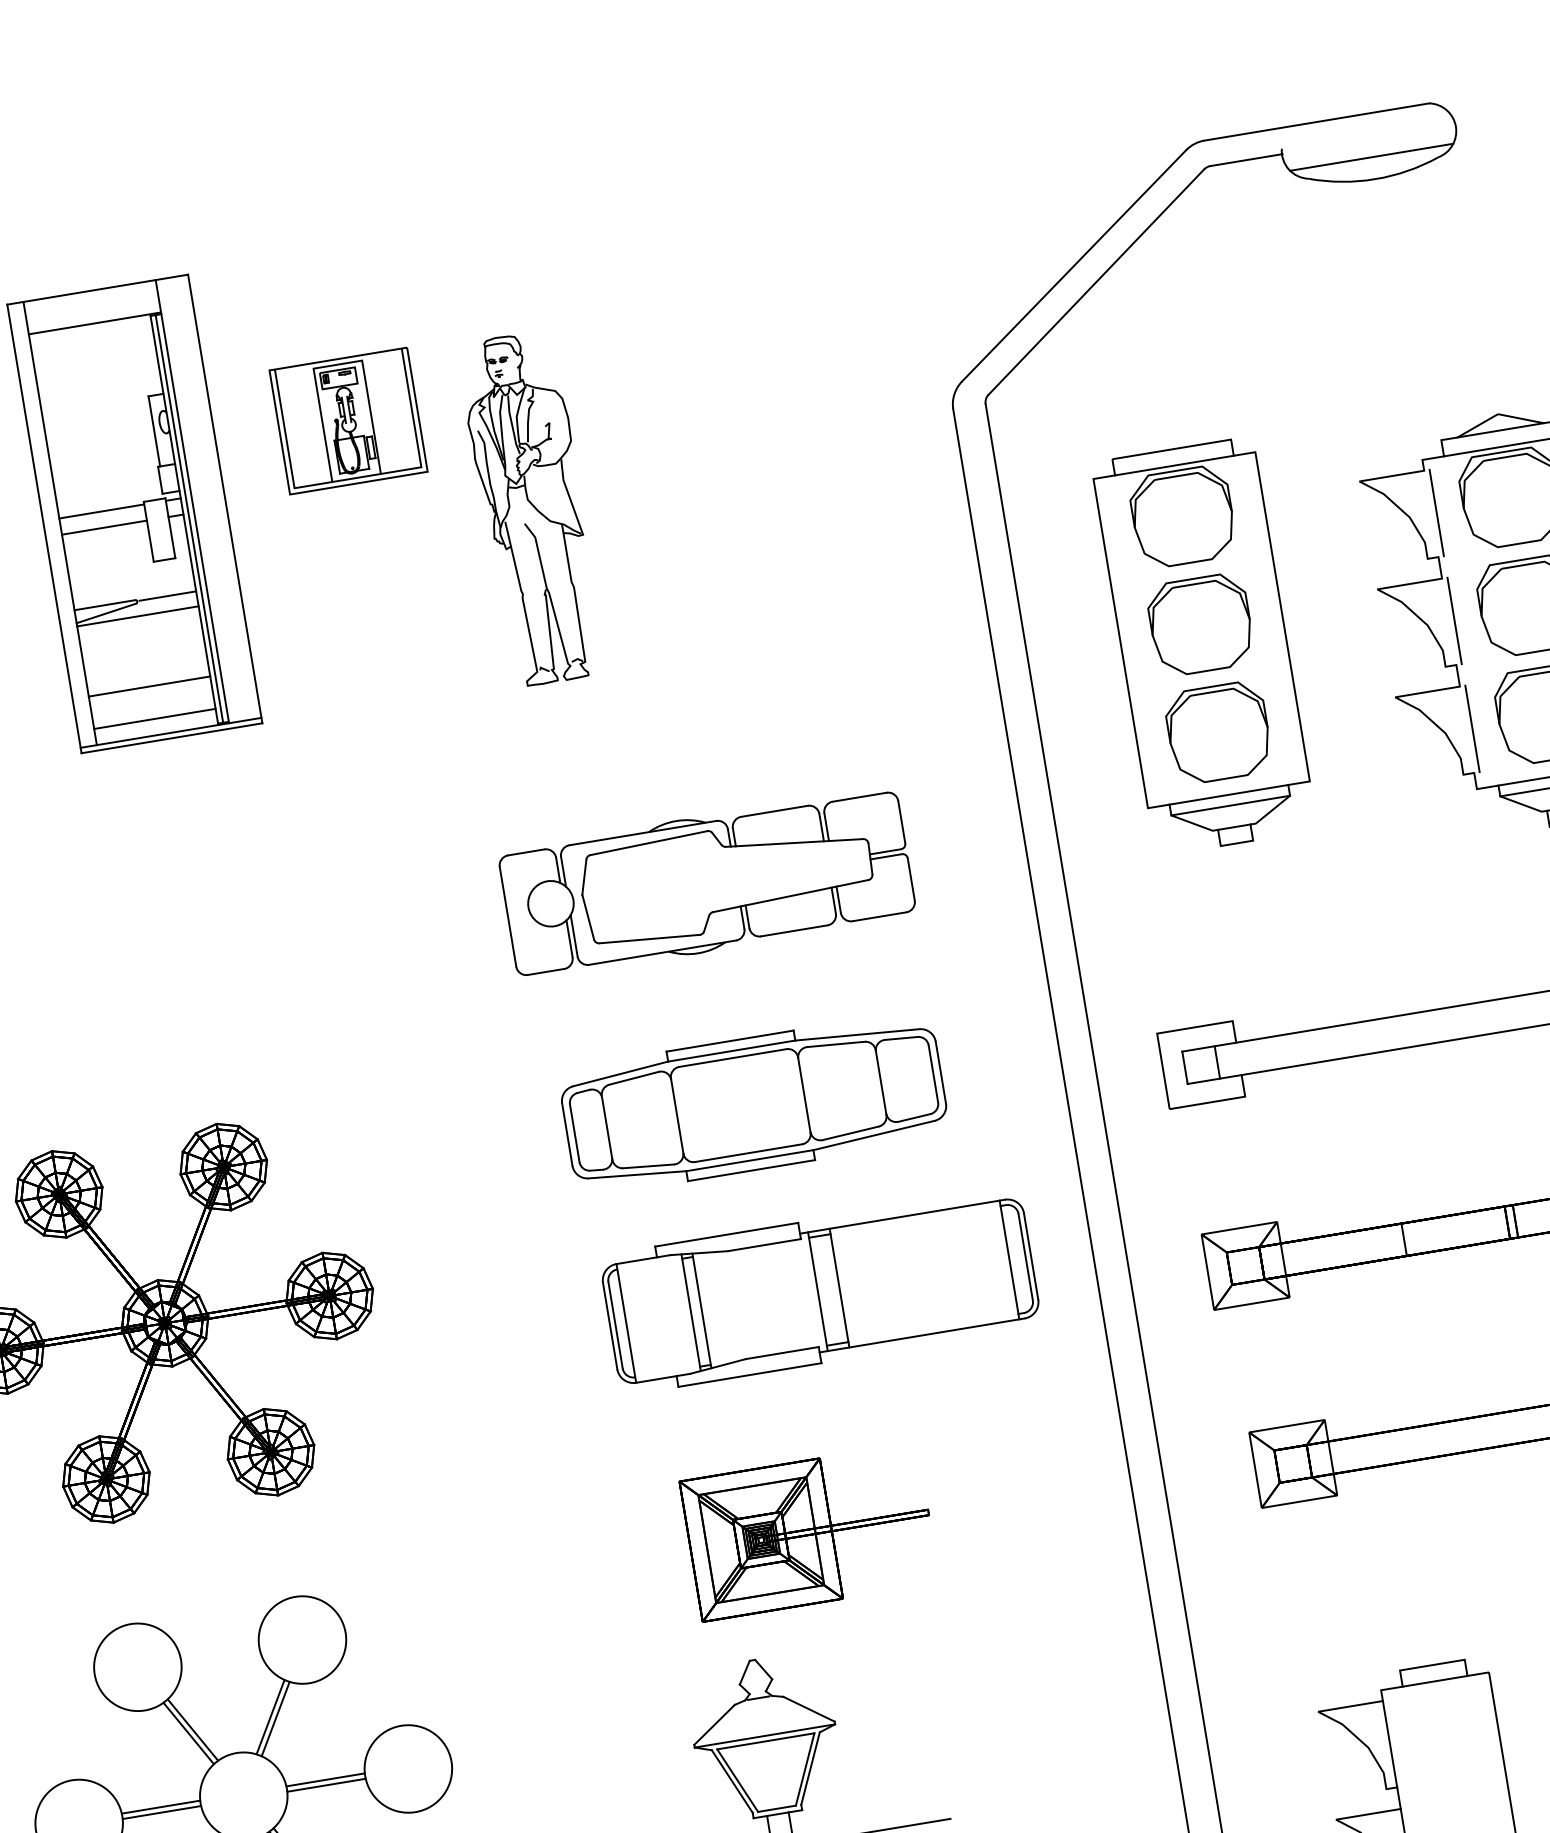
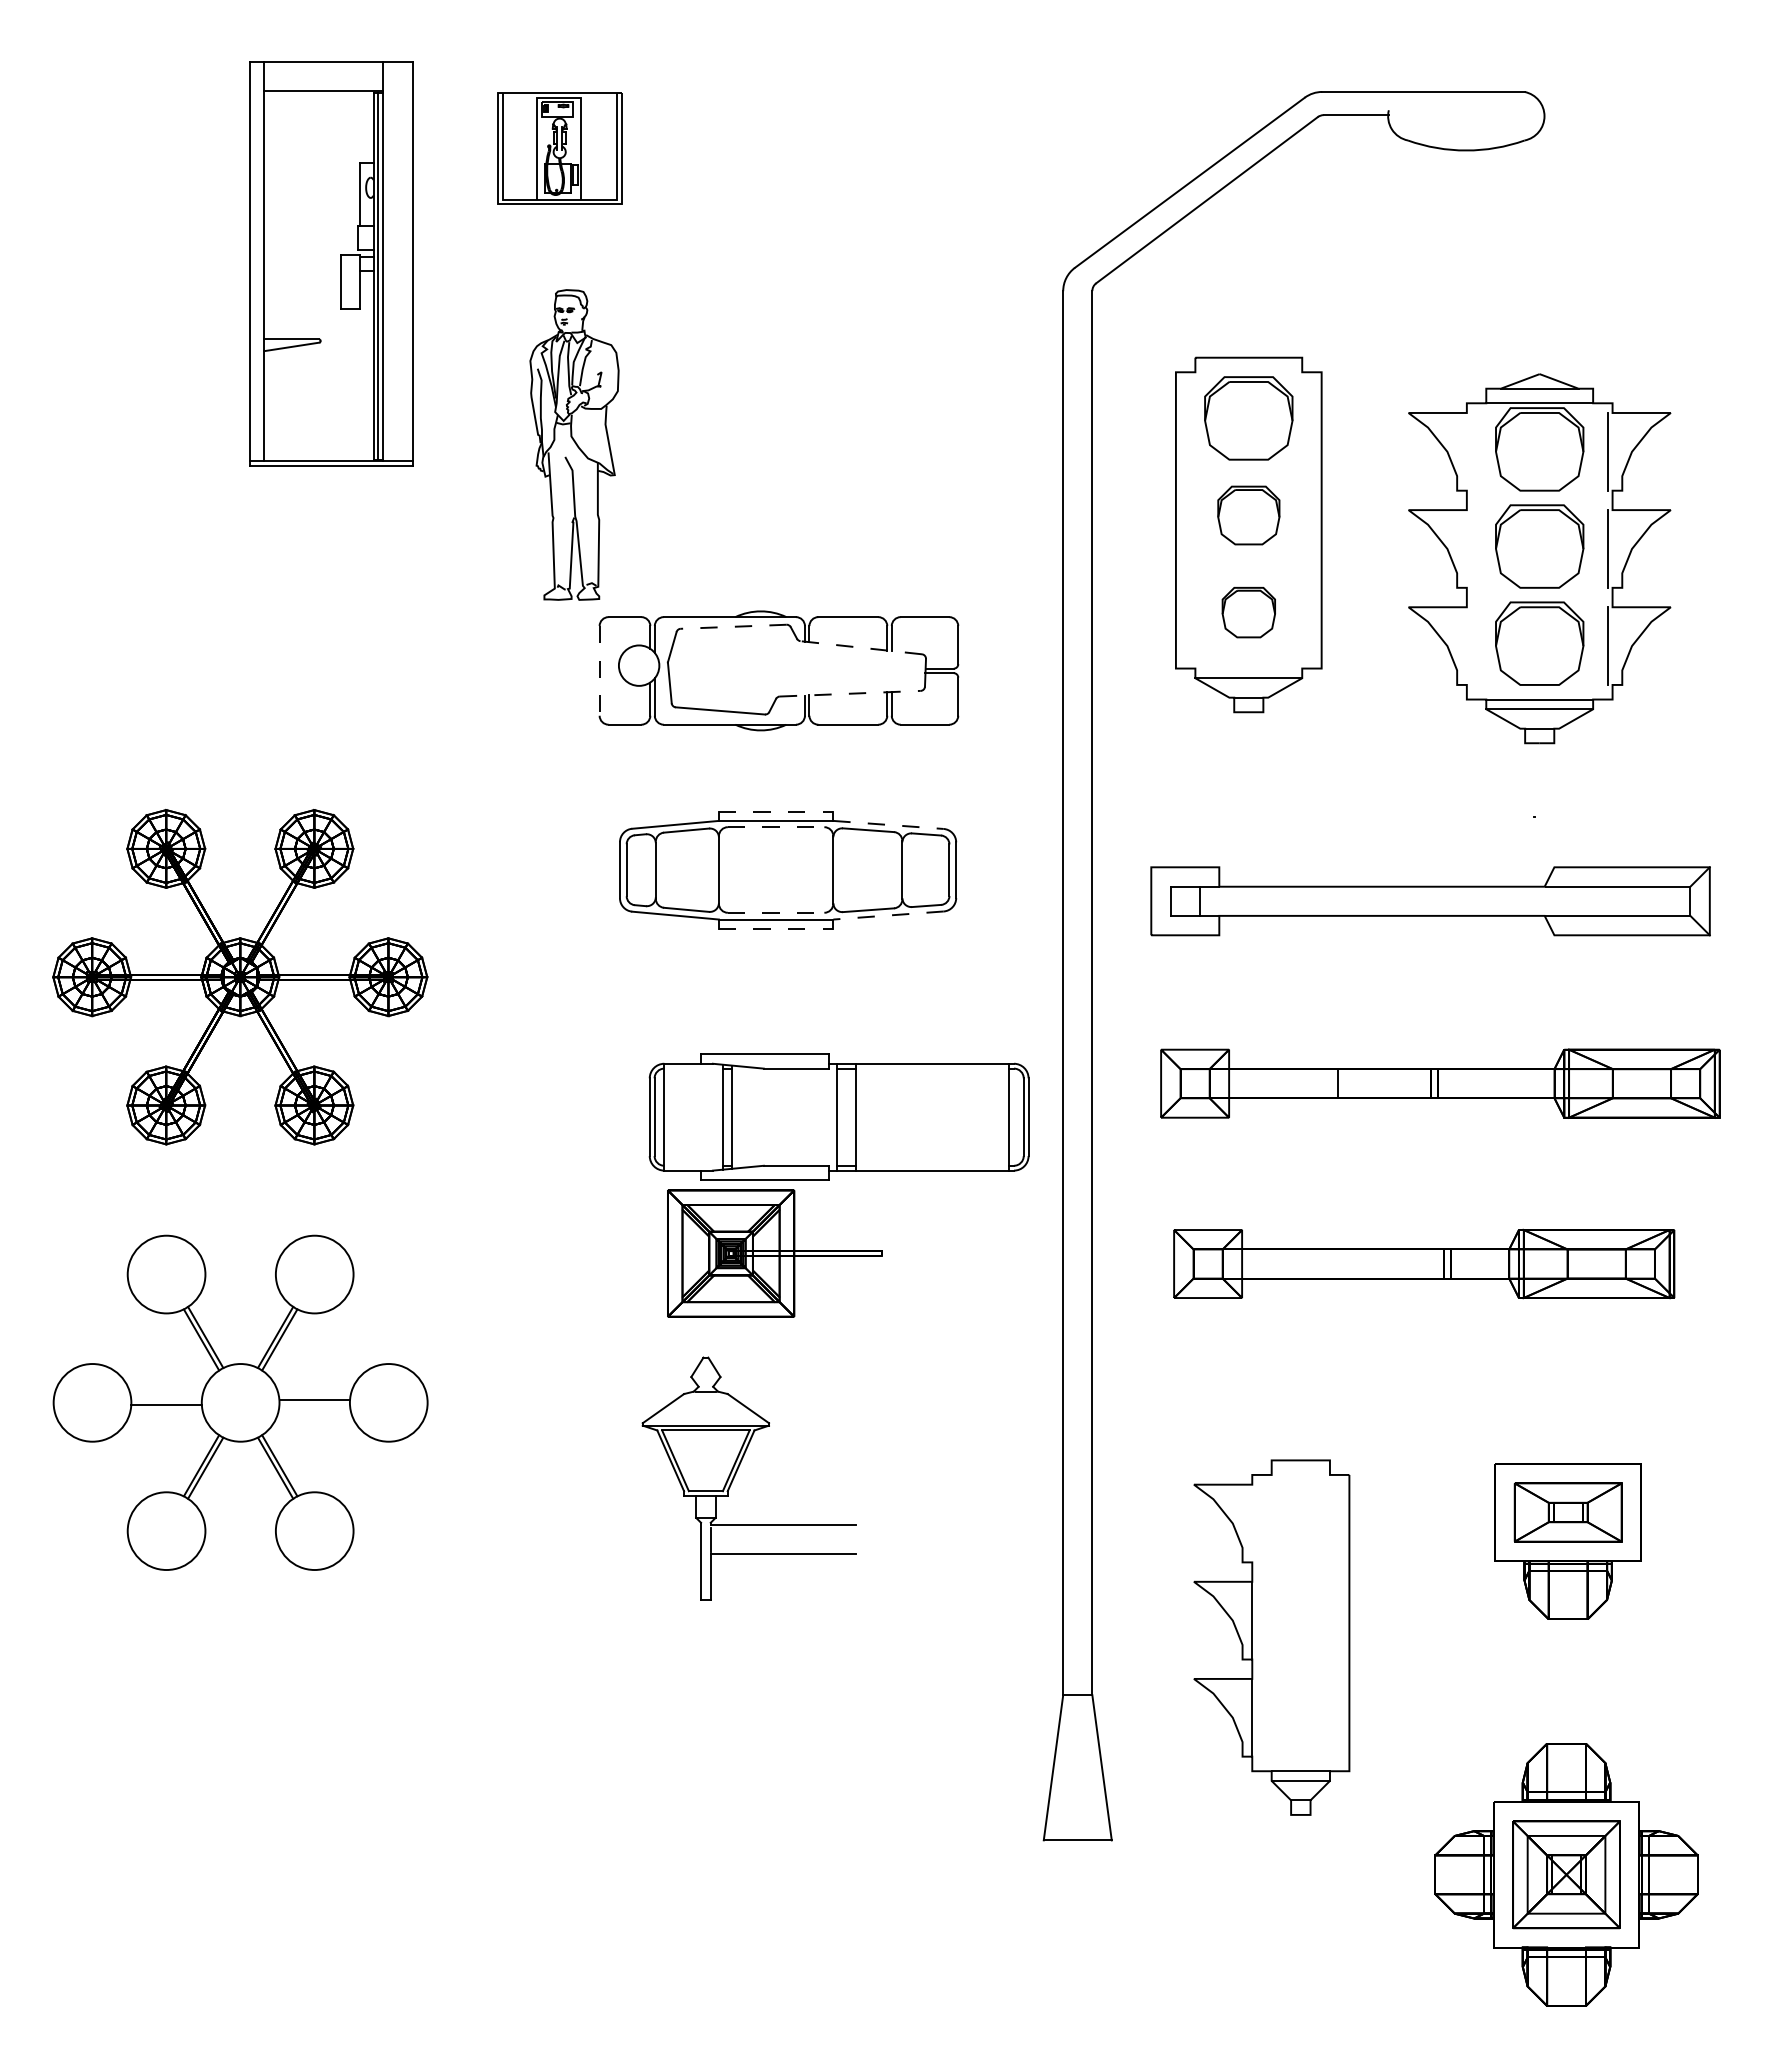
line: (1370, 157) -> (1465, 130), removed
part: (348, 421) -> (559, 148), moved
line: (1174, 465) -> (1248, 372), removed
part: (532, 508) -> (574, 444), moved
line: (101, 511) -> (302, 256), removed
line: (1436, 512) -> (1471, 451), removed
line: (104, 527) -> (302, 271), removed
line: (167, 596) -> (347, 340), removed
line: (137, 616) -> (318, 354), removed
line: (1454, 620) -> (1471, 548), removed
part: (1200, 624) -> (1248, 515), size x0.7
line: (149, 686) -> (318, 417), removed
line: (154, 719) -> (318, 446), removed
line: (1472, 728) -> (1471, 645), removed
part: (1218, 732) -> (1248, 612), size x0.6
line: (1228, 794) -> (1248, 668), removed
line: (648, 842) -> (733, 626), solid -> dashed
line: (793, 842) -> (860, 647), solid -> dashed
line: (790, 895) -> (850, 693), solid -> dashed
line: (507, 916) -> (599, 670), solid -> dashed
line: (858, 1034) -> (889, 824), solid -> dashed
line: (730, 1040) -> (776, 811), solid -> dashed
line: (733, 1058) -> (776, 827), solid -> dashed
line: (873, 1135) -> (888, 915), solid -> dashed
line: (748, 1152) -> (776, 912), solid -> dashed
line: (751, 1170) -> (776, 928), solid -> dashed
part: (819, 1290) -> (838, 1116), moved
line: (1434, 1680) -> (1300, 1474), removed
line: (1390, 1744) -> (1252, 1523), removed
line: (326, 1785) -> (314, 1405), removed
line: (160, 1807) -> (166, 1400), removed

